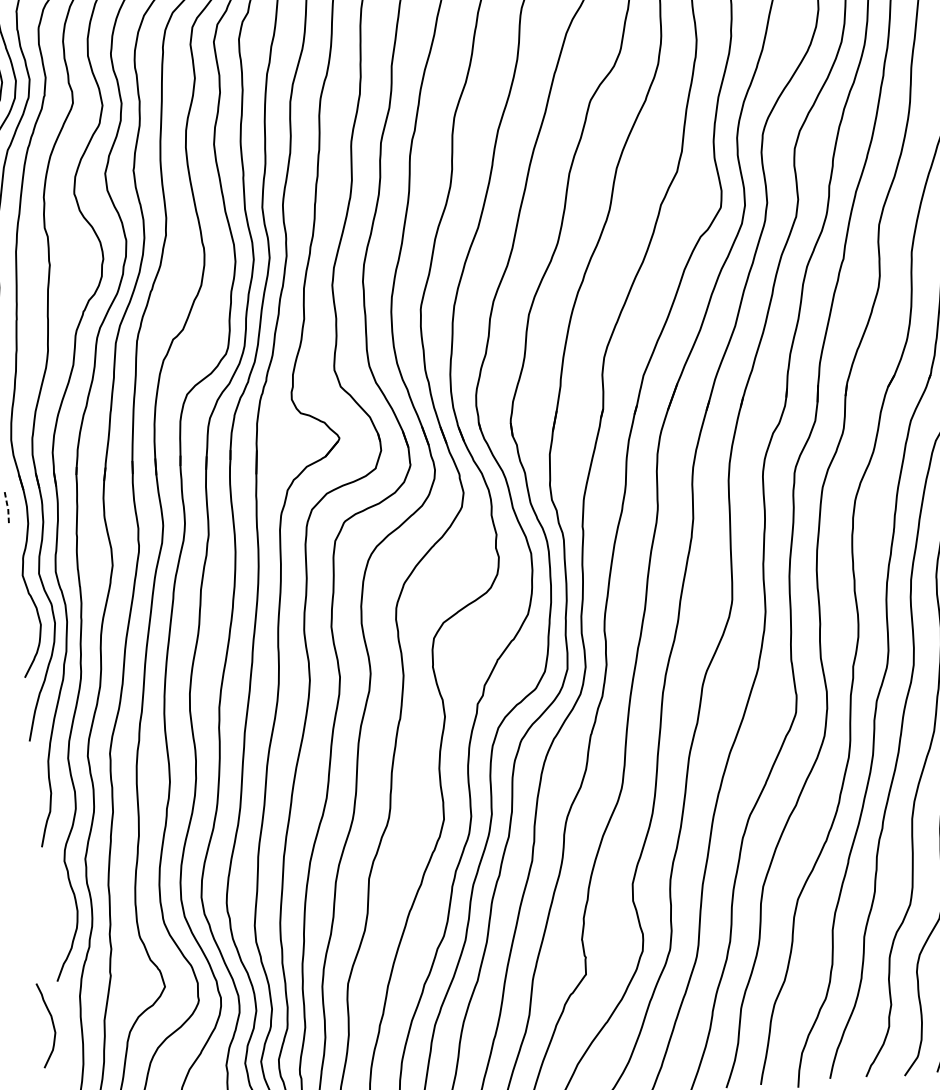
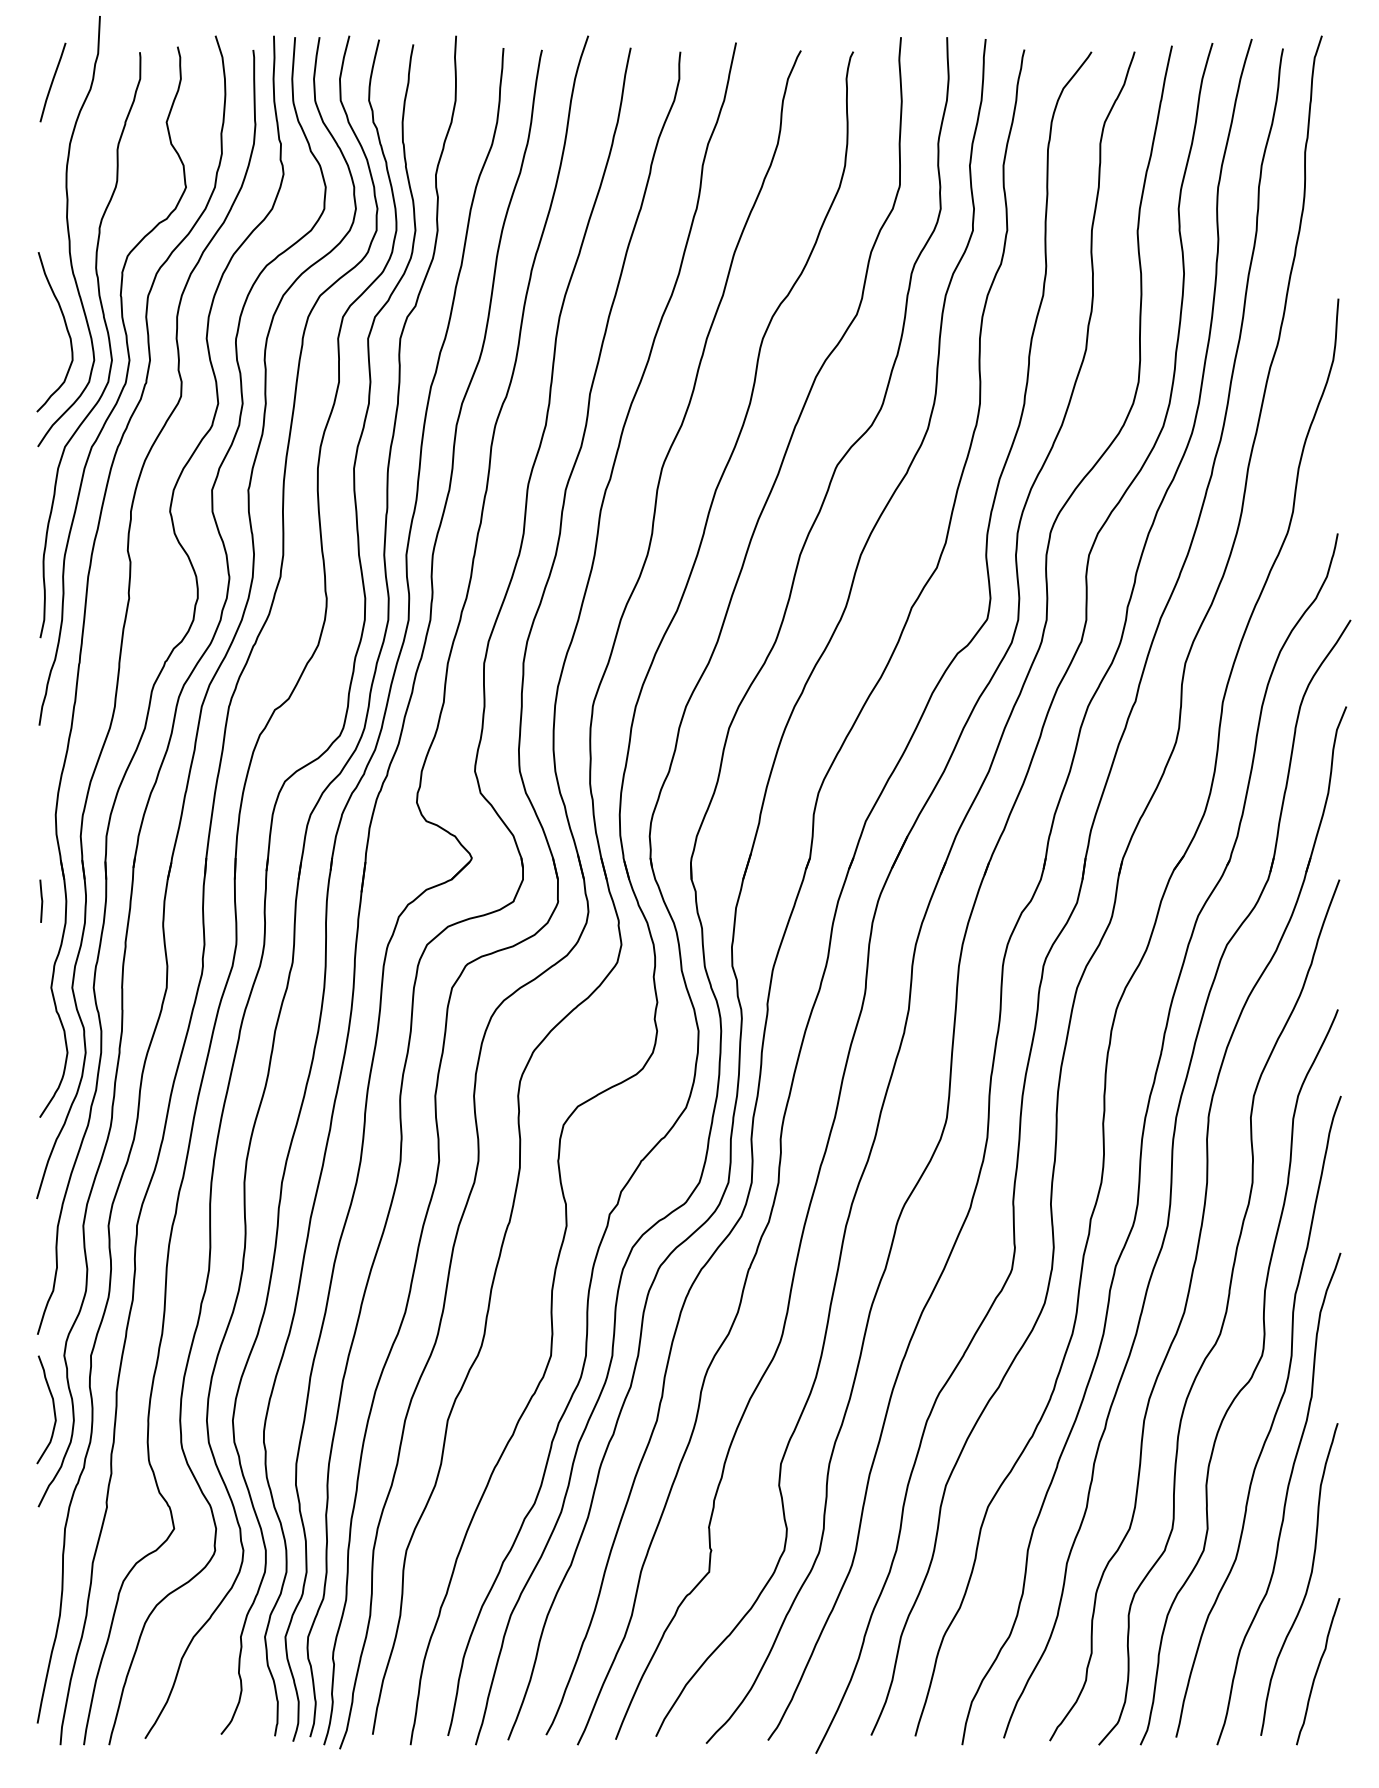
line: (8, 508) -> (42, 901), dashed -> solid
curve: (52, 1024) -> (53, 1409), moved

